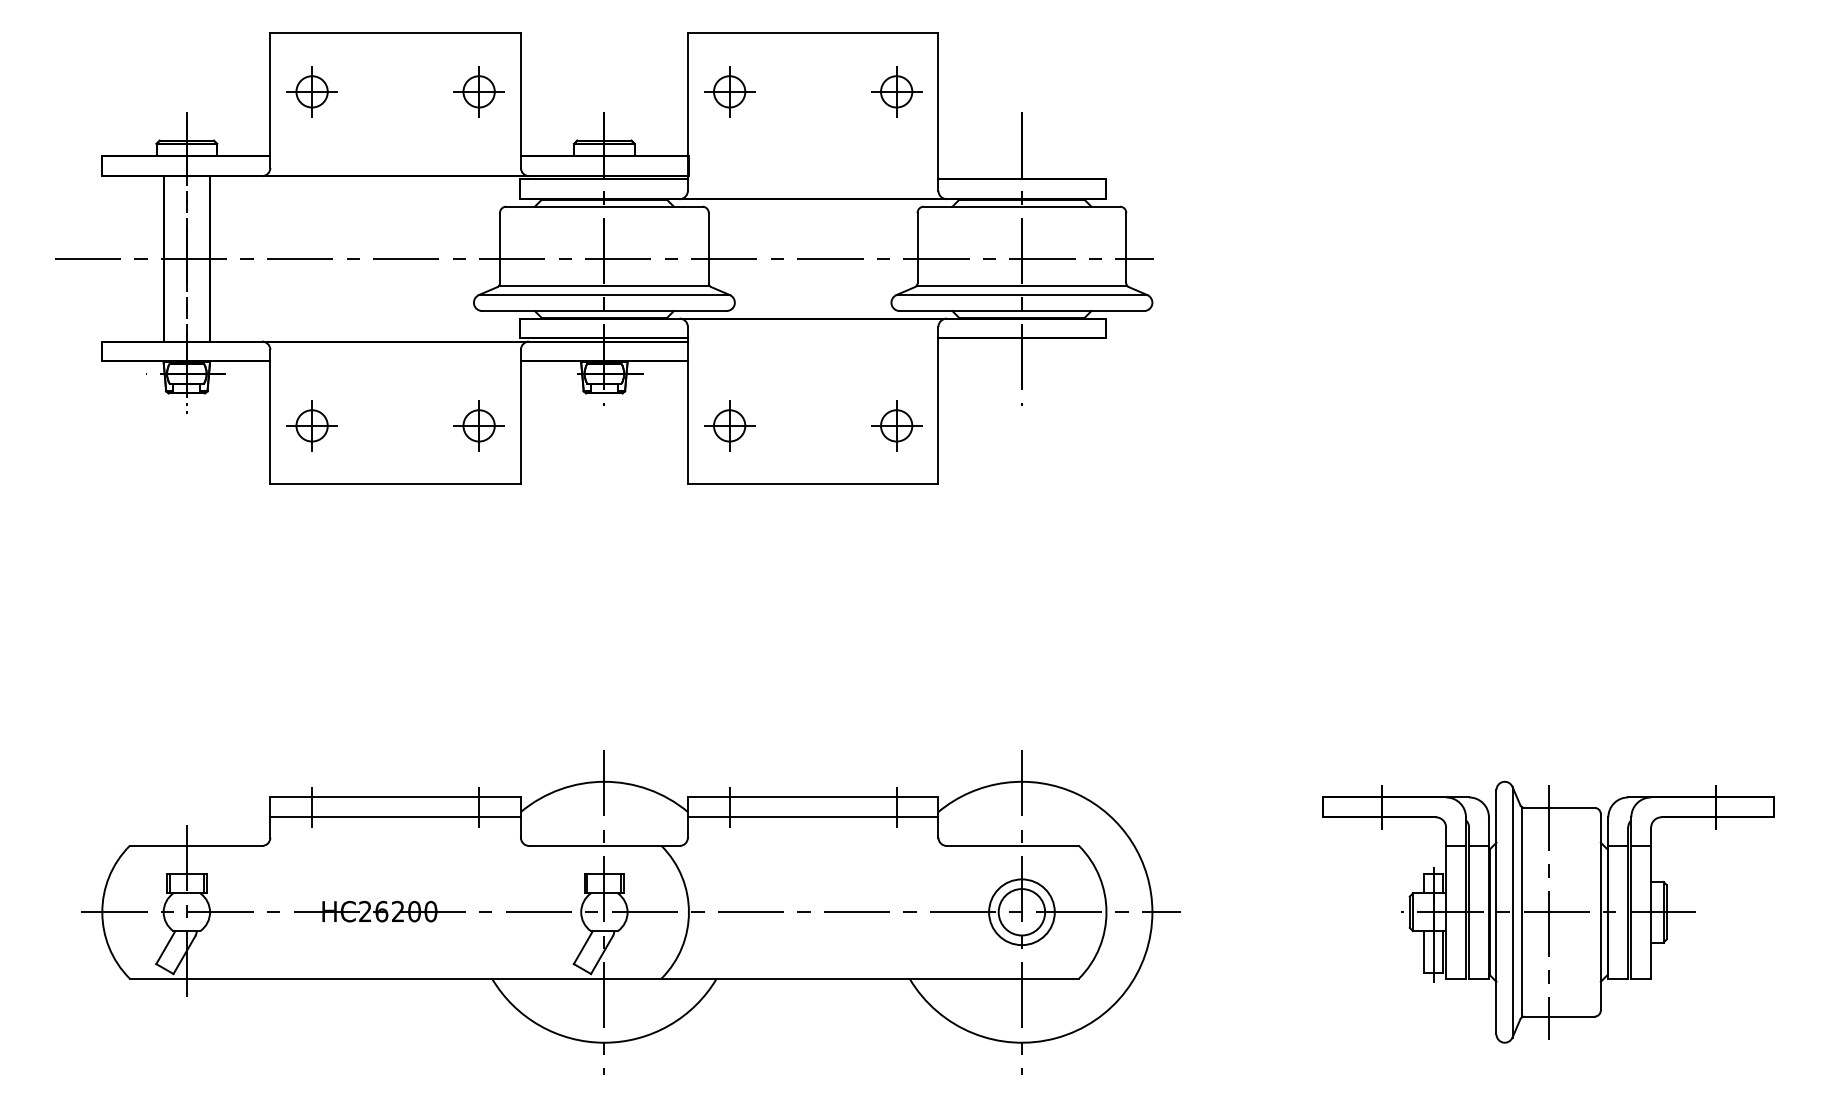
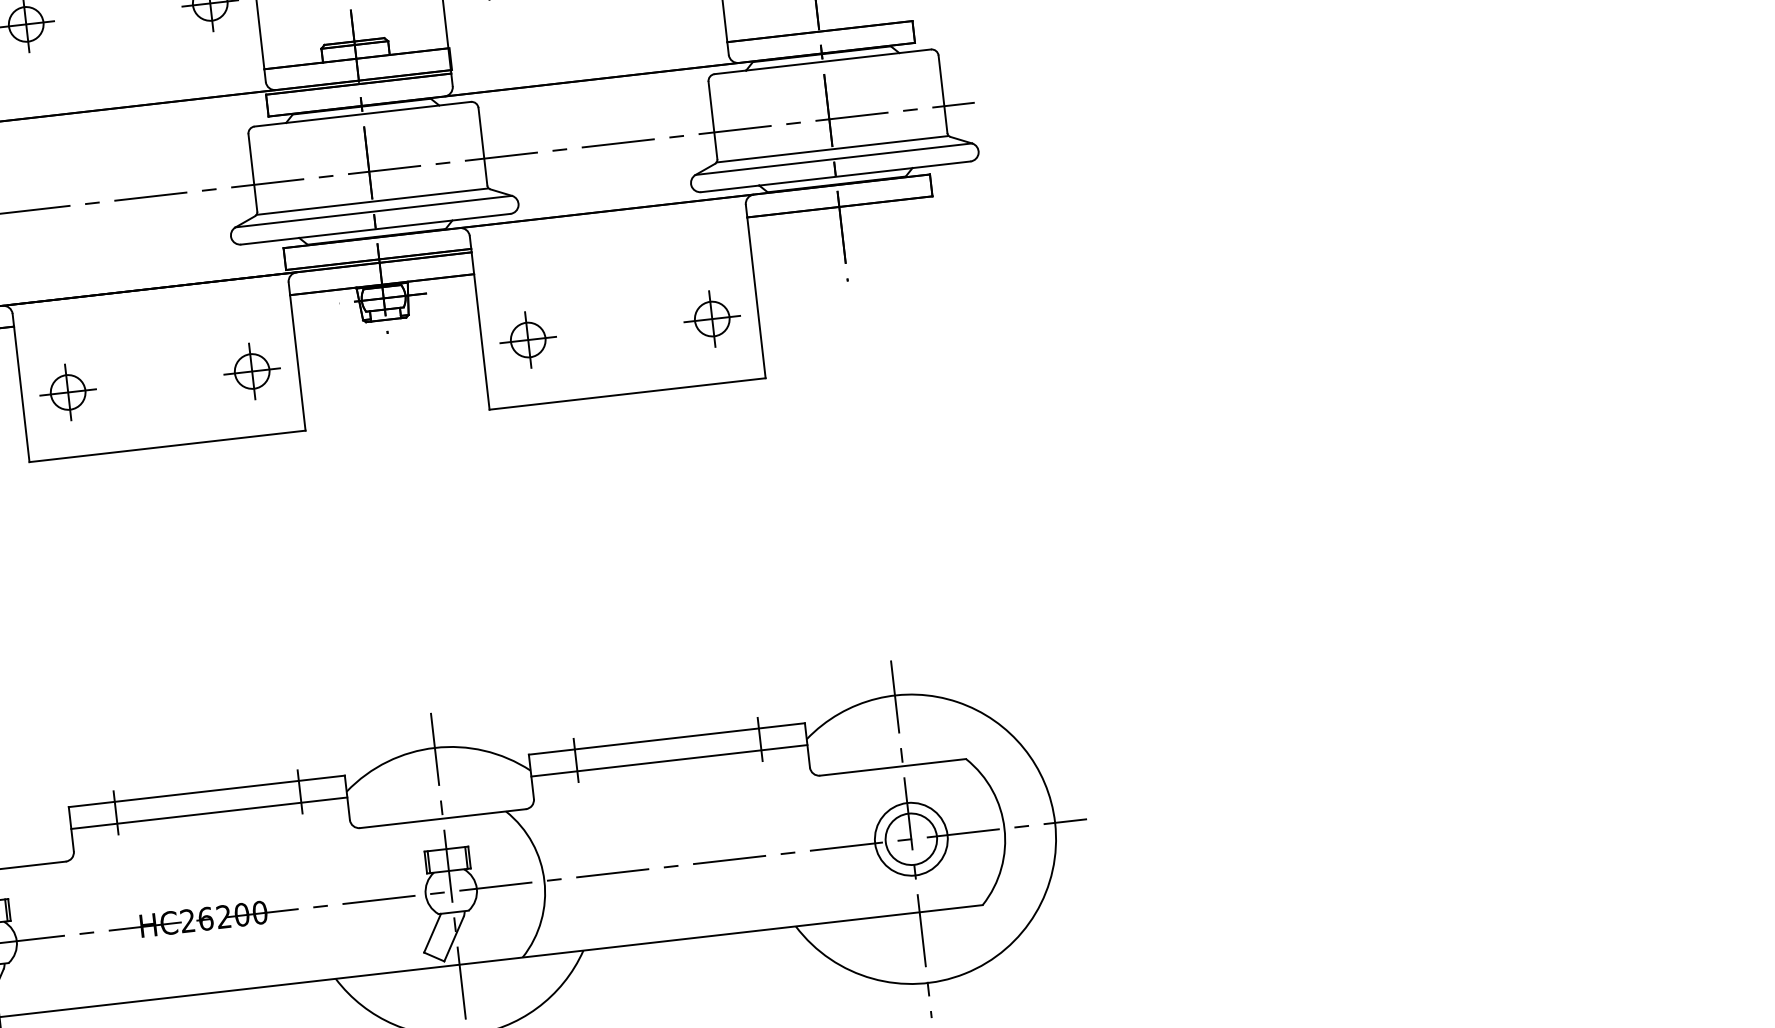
part: (1548, 911) -> (1491, 772), removed

